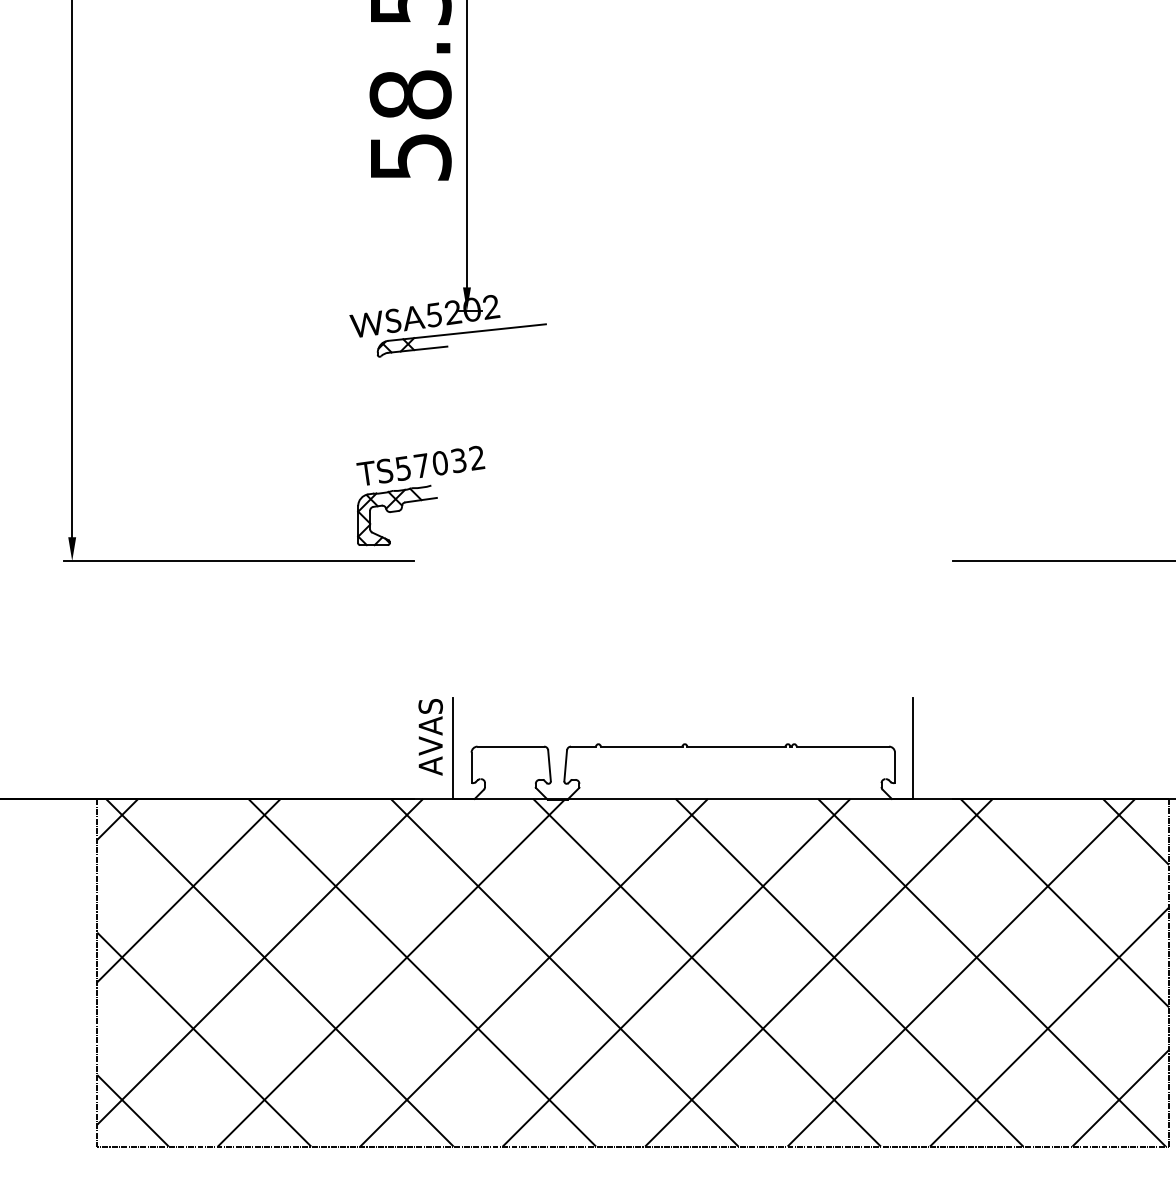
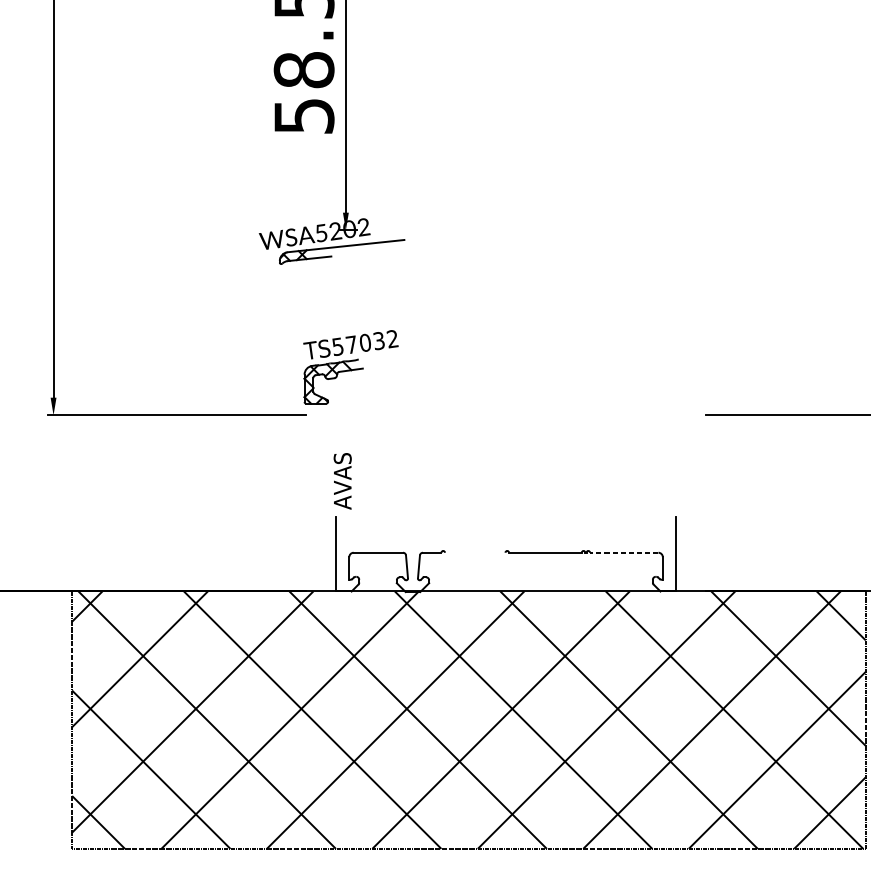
part: (420, 496) -> (350, 367), moved
text: (430, 737) -> (342, 481), moved
line: (641, 746) -> (475, 552), removed
line: (842, 746) -> (623, 552), solid -> dashed

